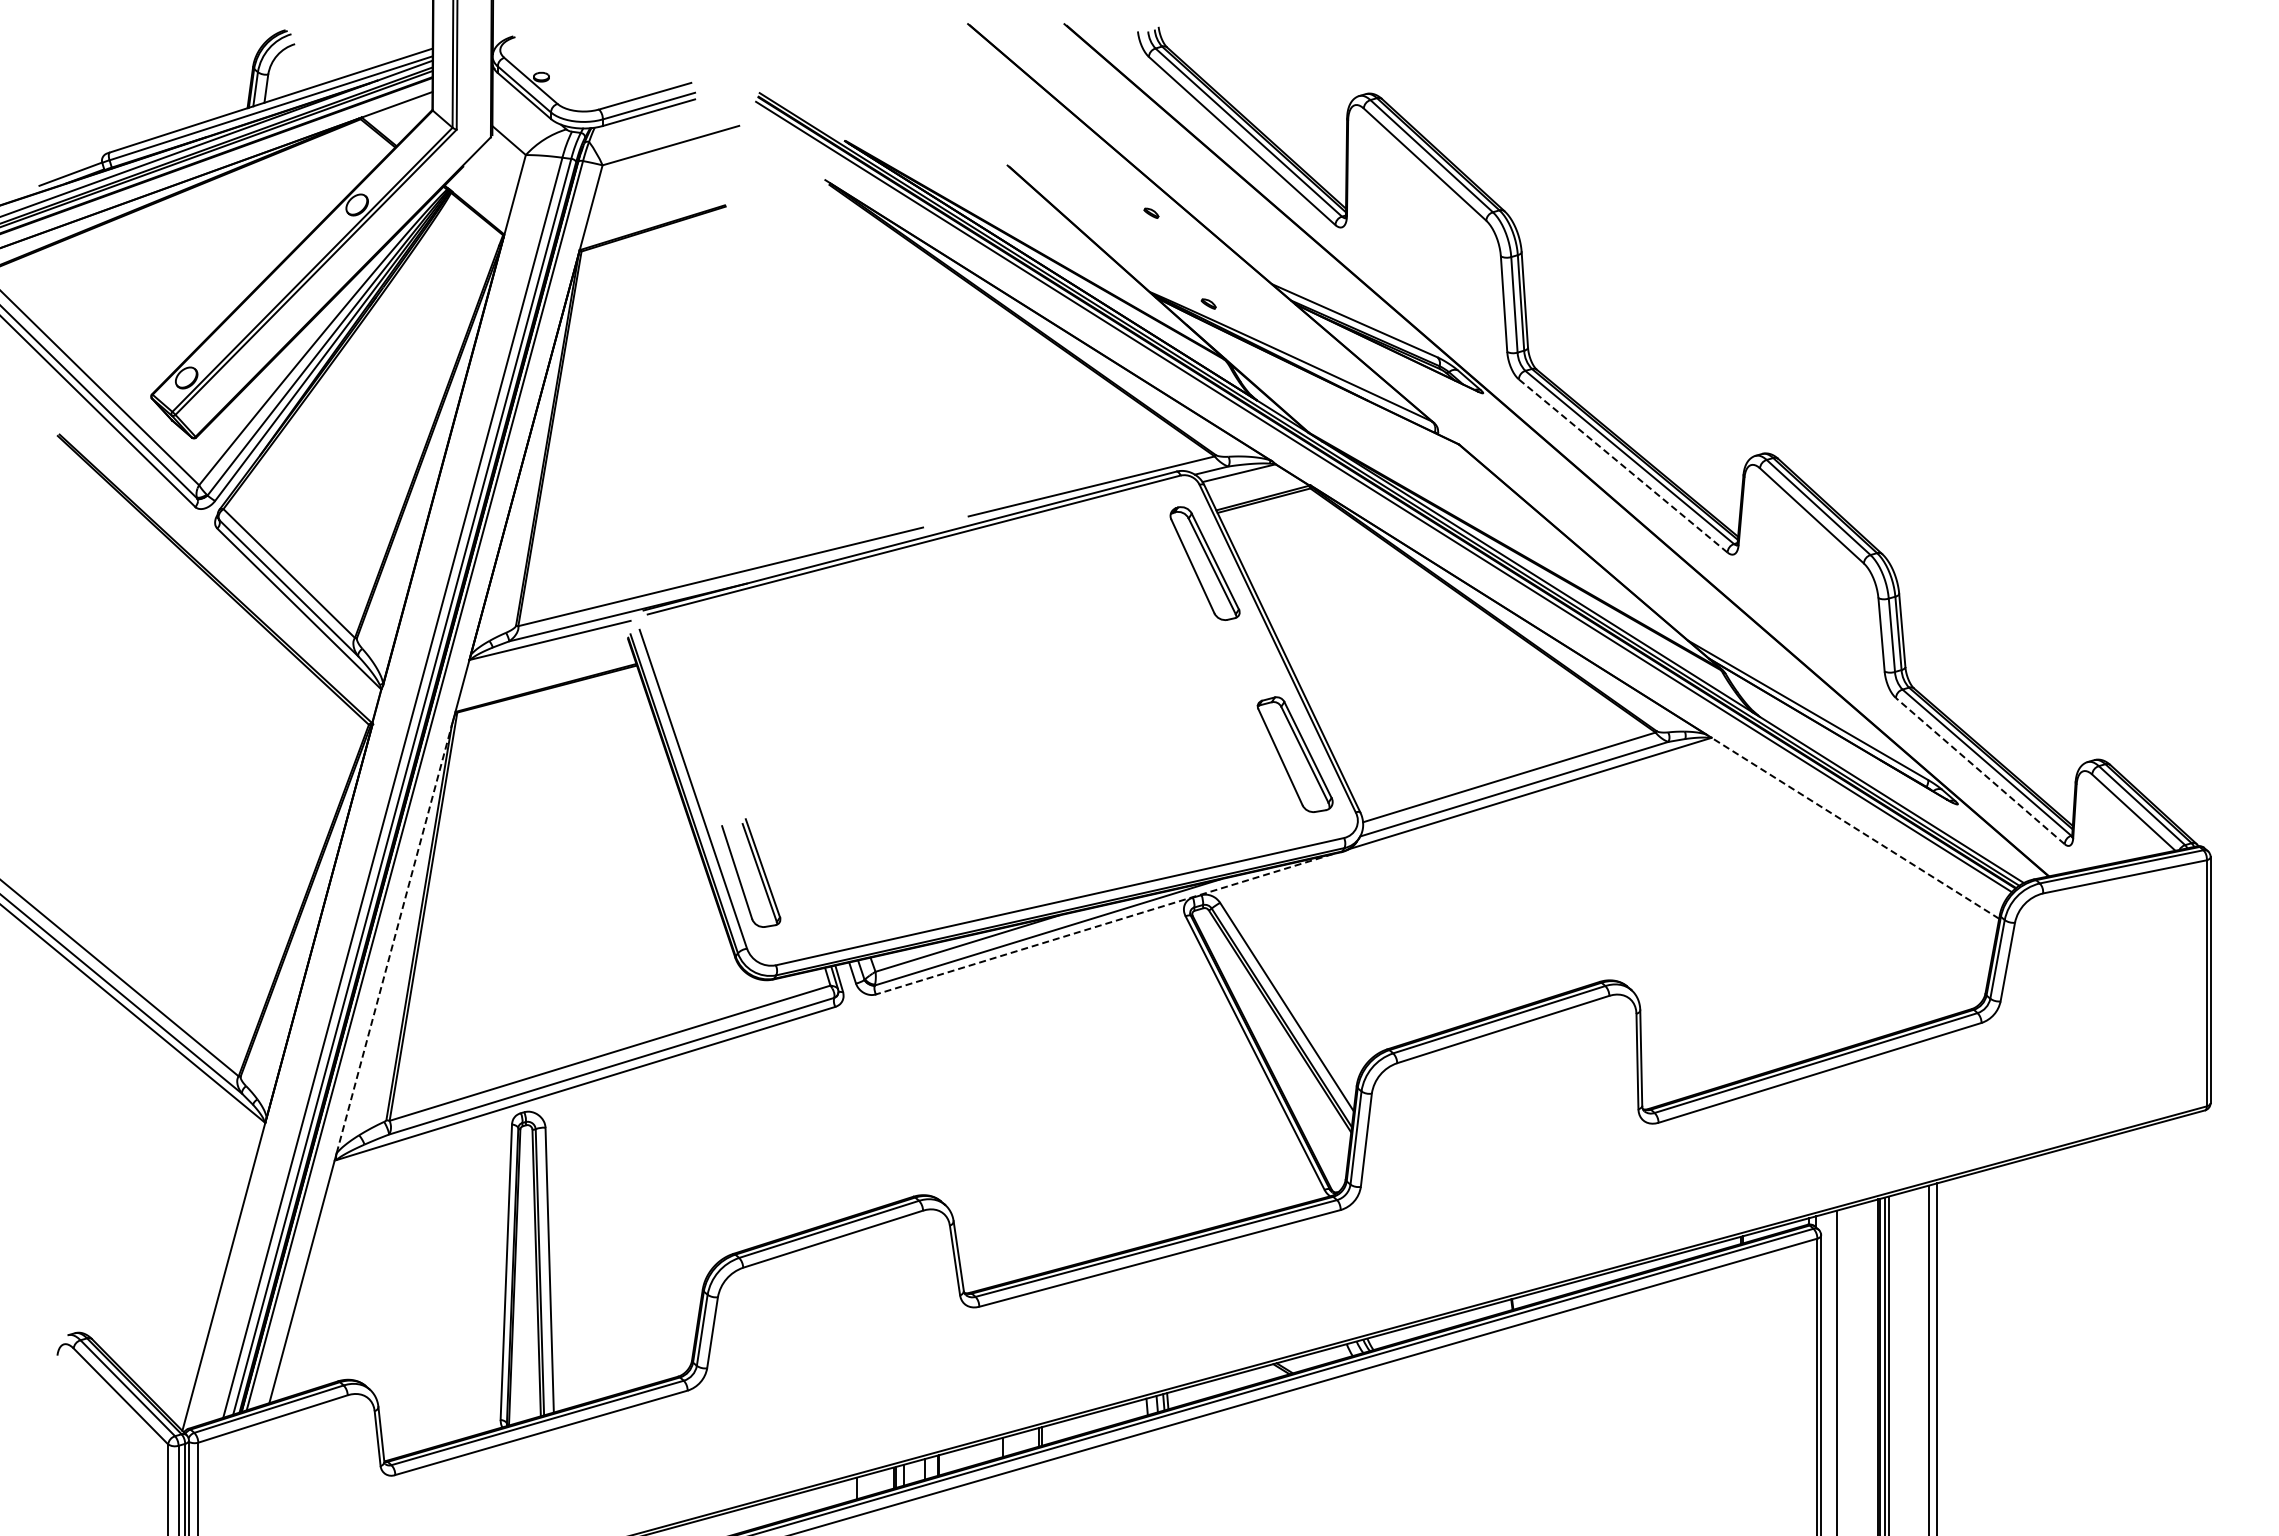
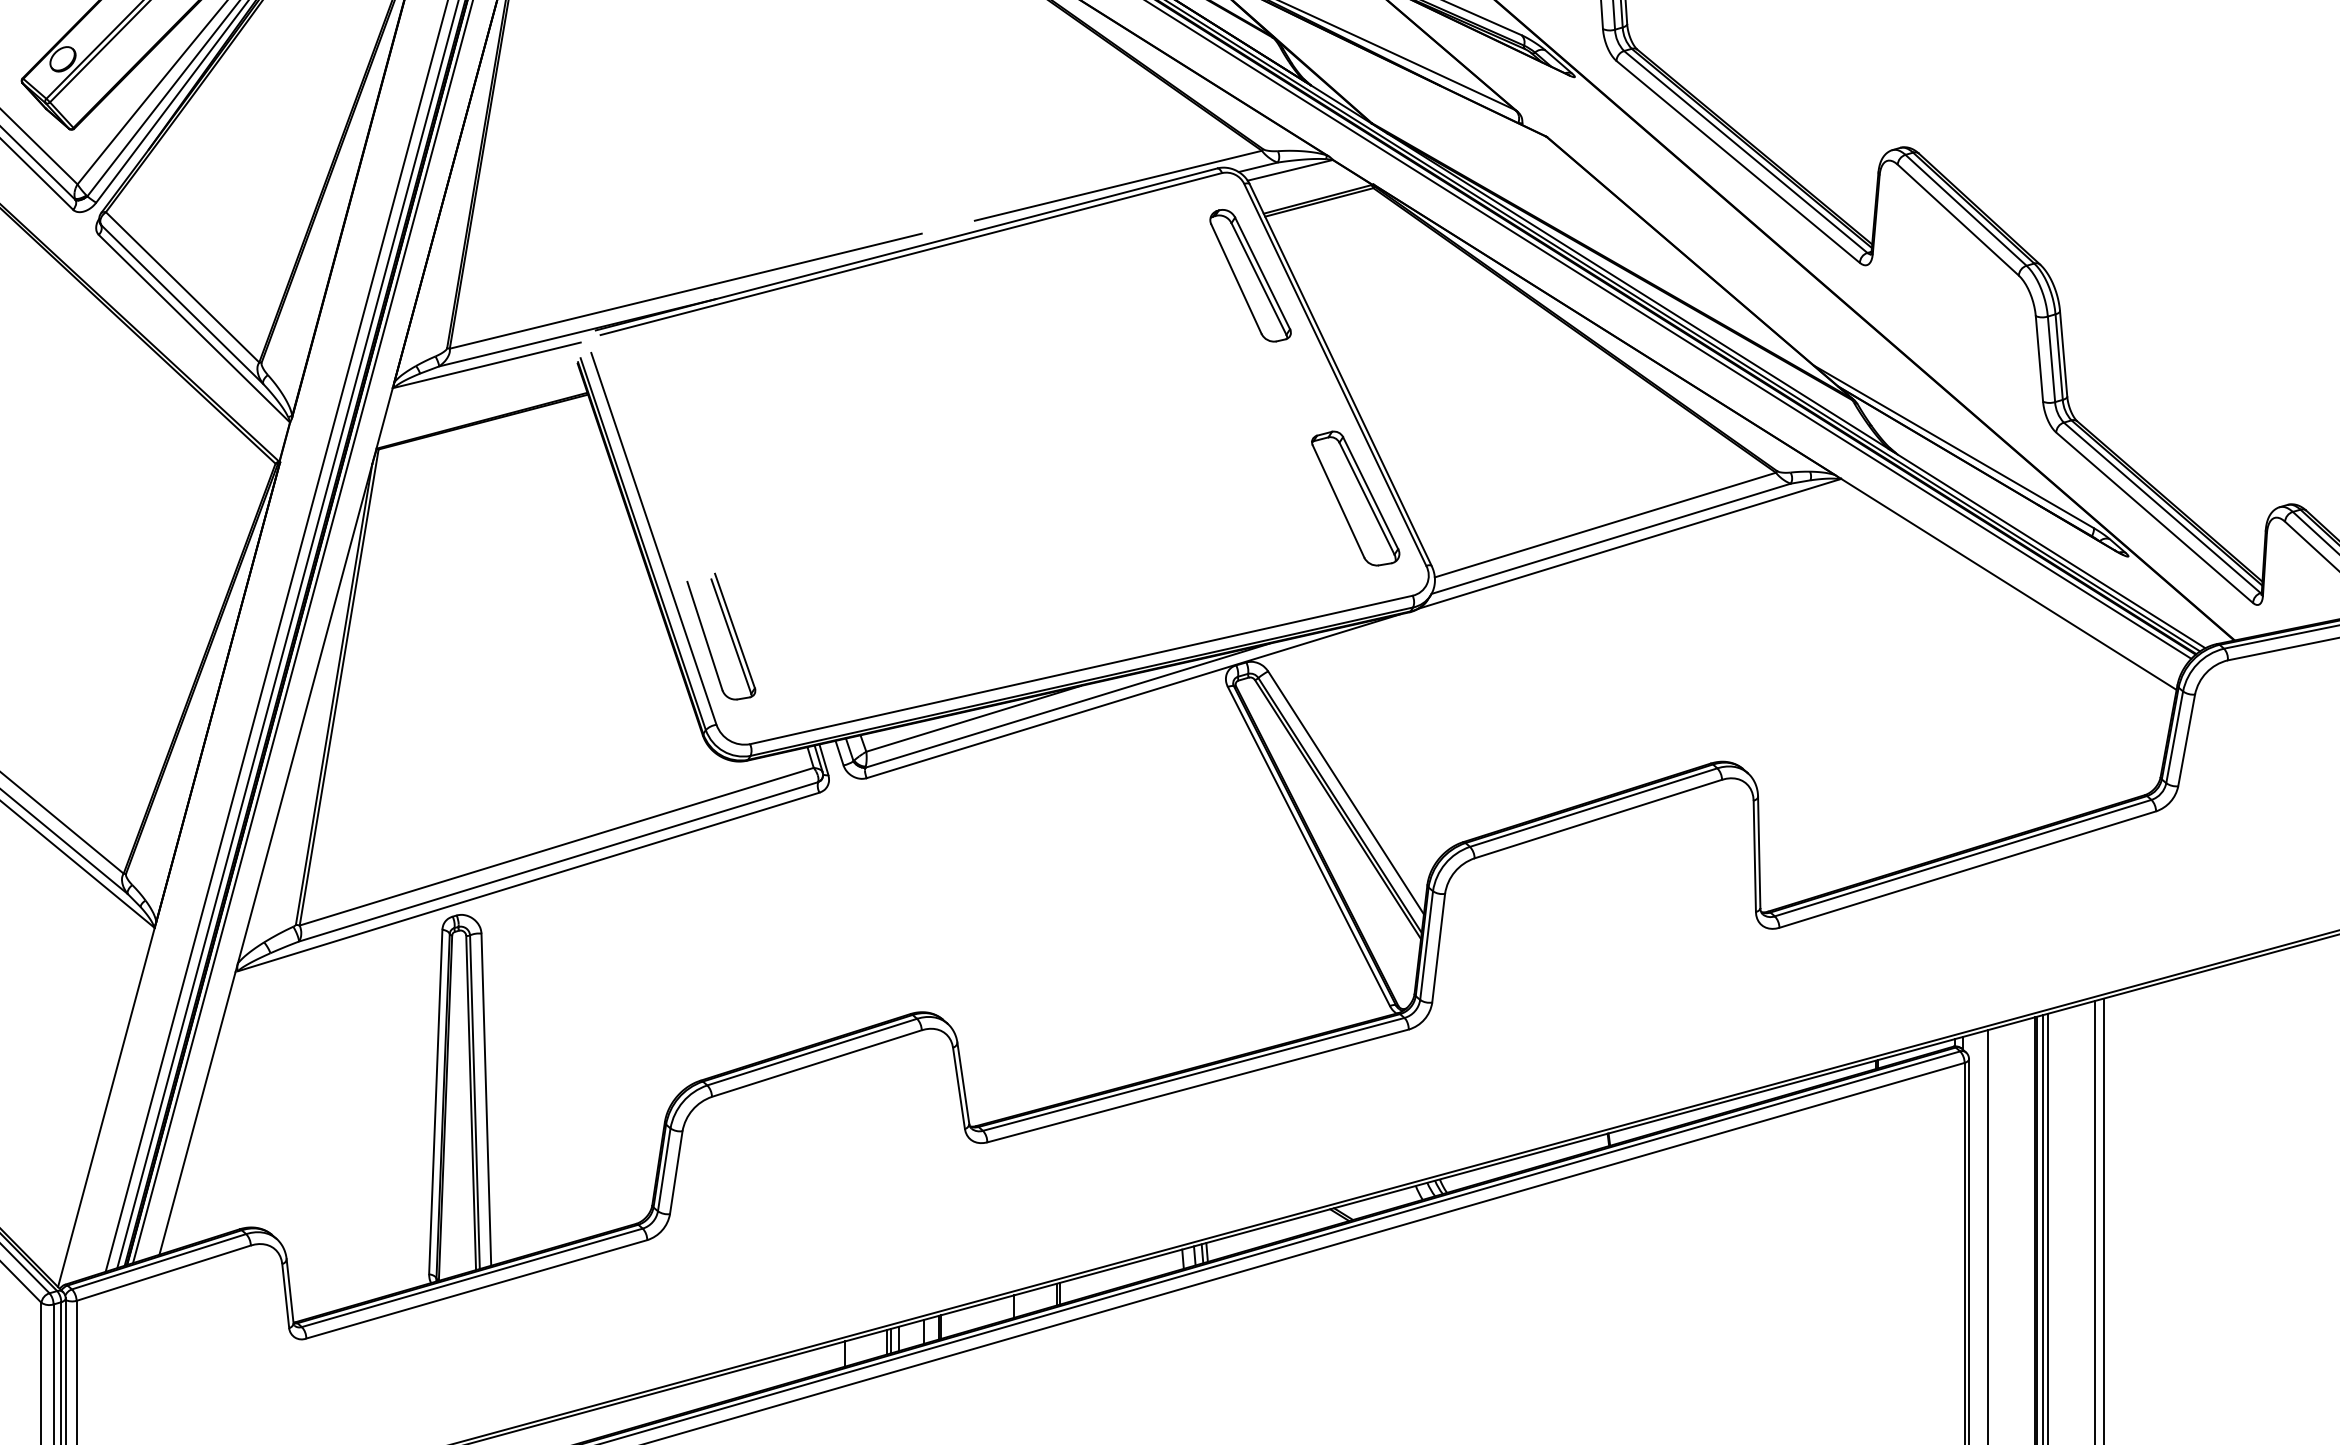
line: (1623, 466) -> (1738, 162), dashed -> solid
line: (1980, 771) -> (2154, 518), dashed -> solid
line: (1855, 828) -> (2009, 584), dashed -> solid
line: (1103, 924) -> (1132, 696), dashed -> solid
line: (394, 938) -> (305, 712), dashed -> solid

